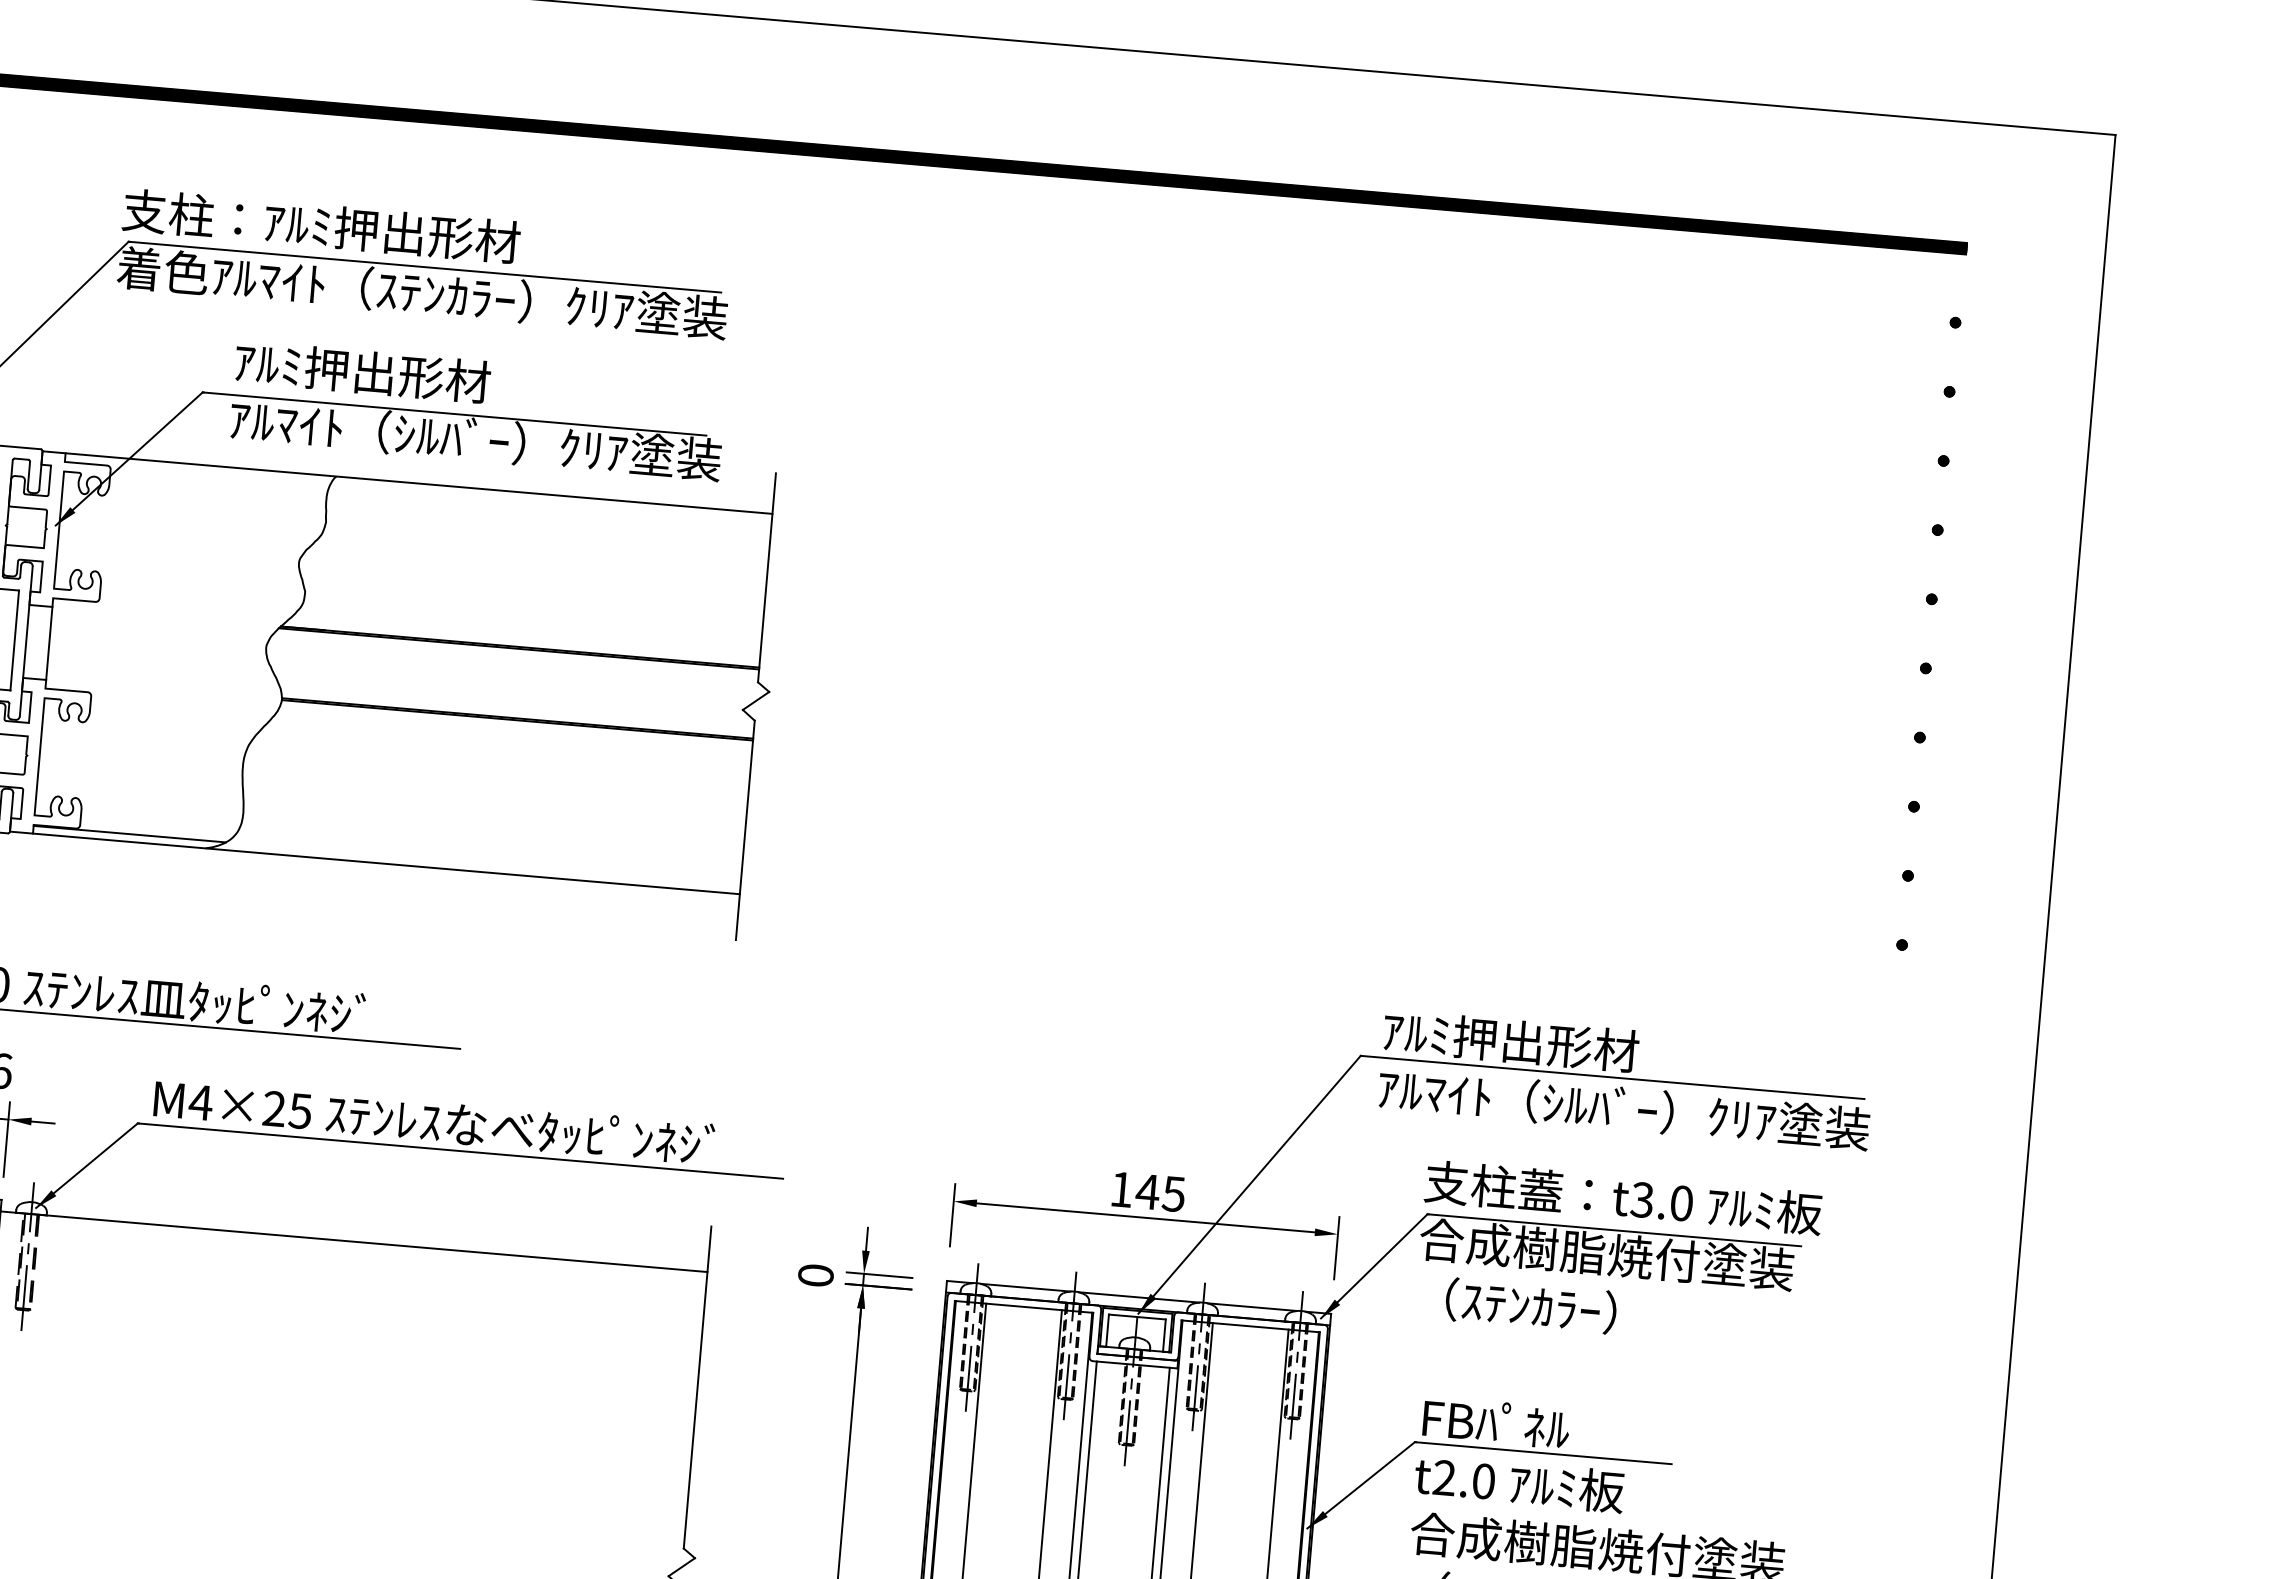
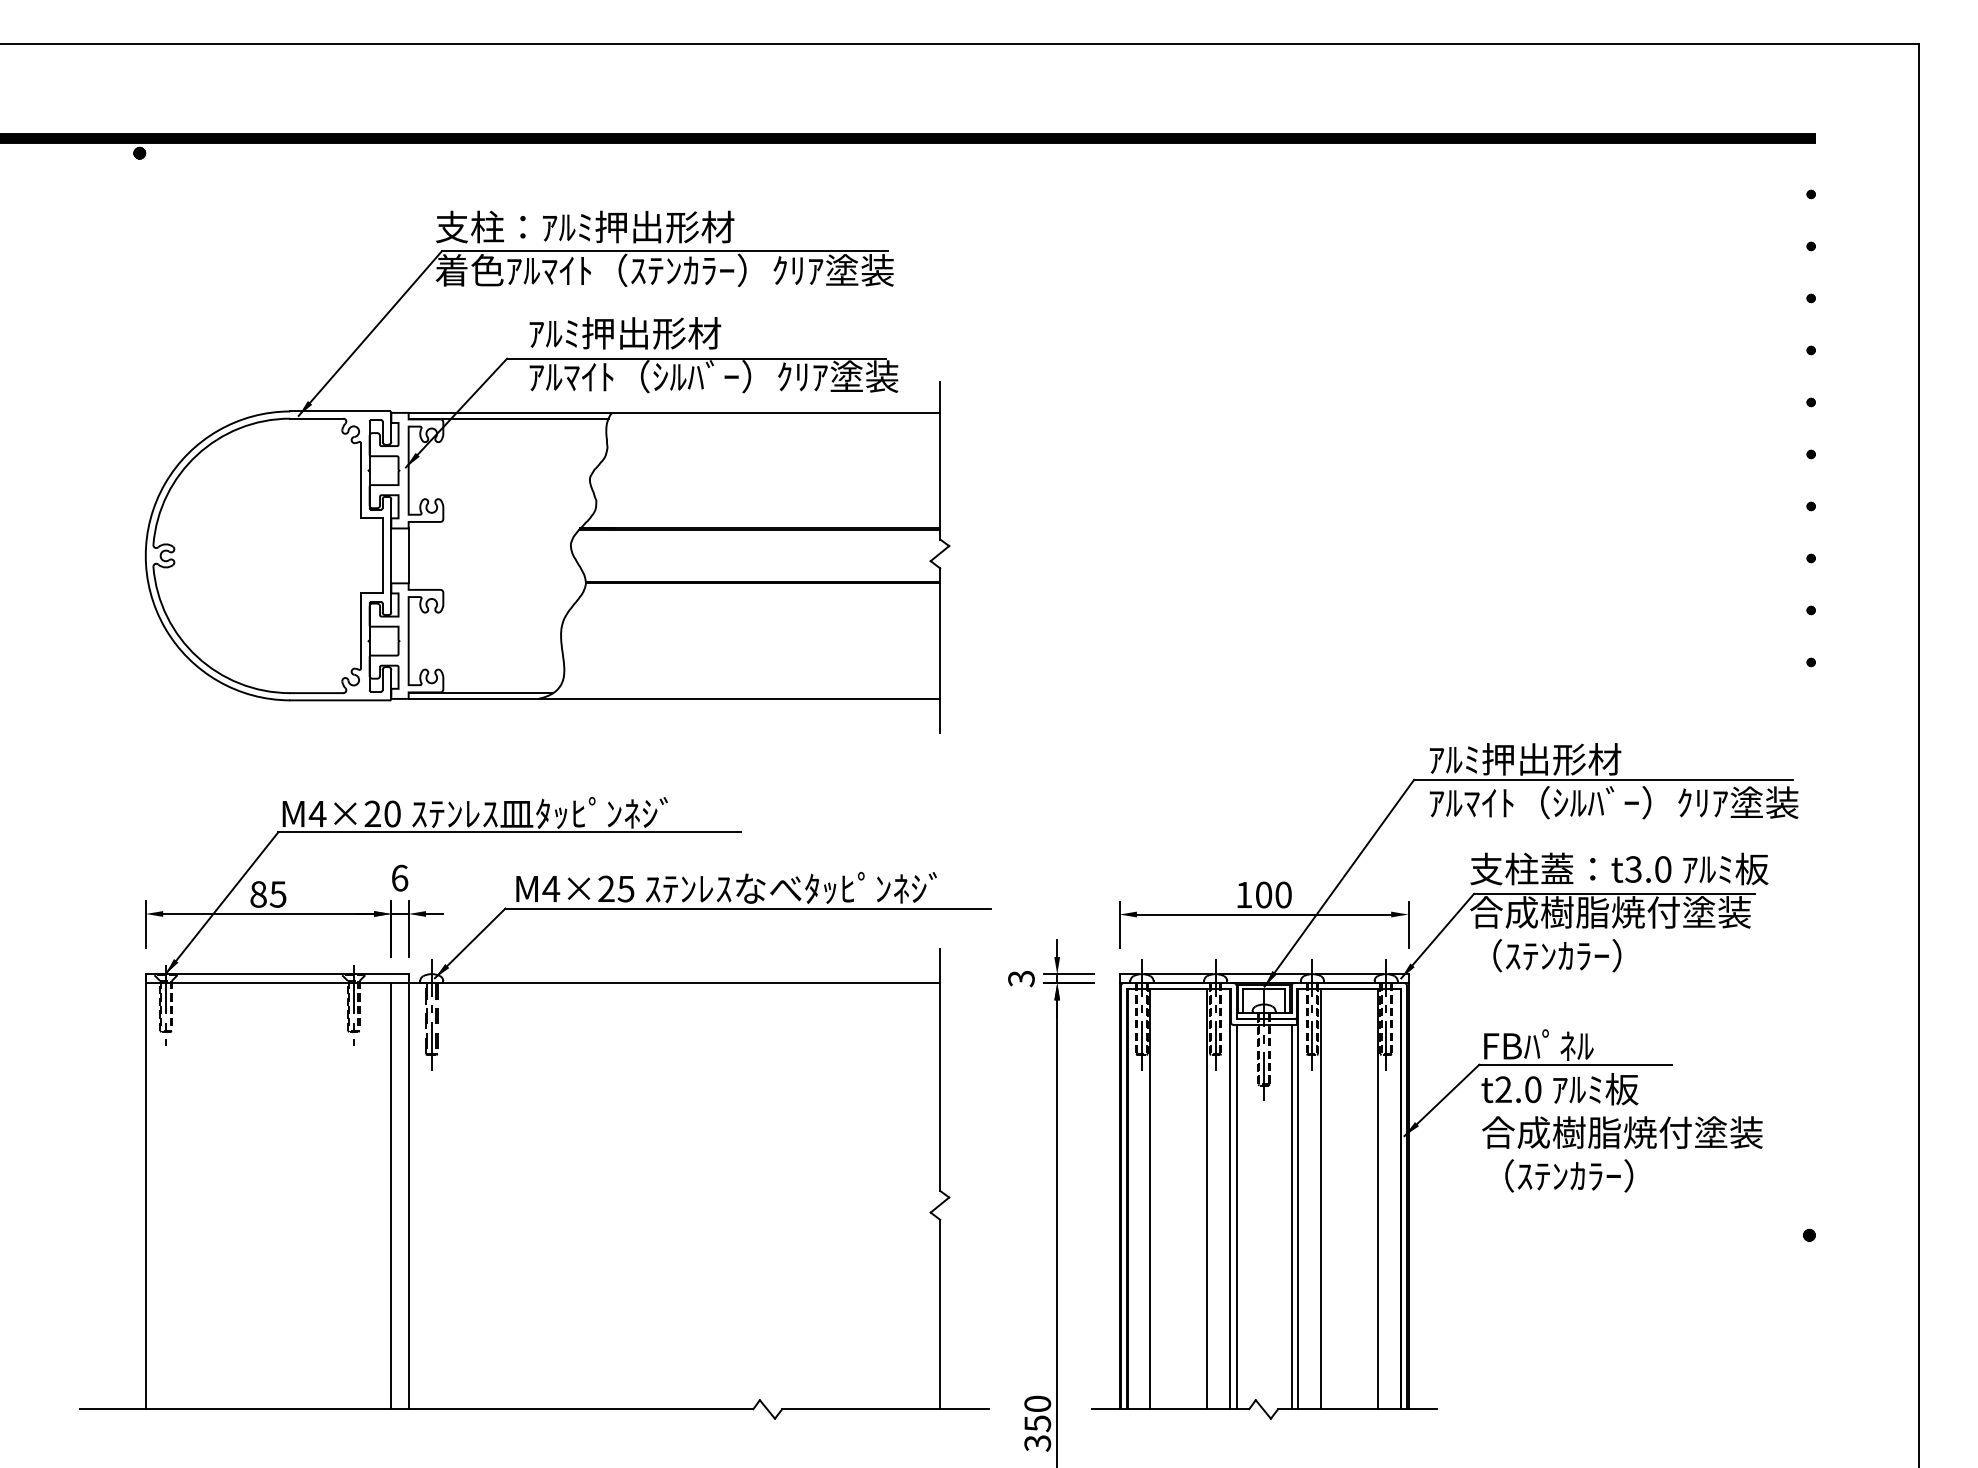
line: (197, 472) -> (508, 418), added
text: (1160, 1192) -> (1273, 894), 145 -> 100
text: (816, 1275) -> (1021, 978), 0 -> 3

